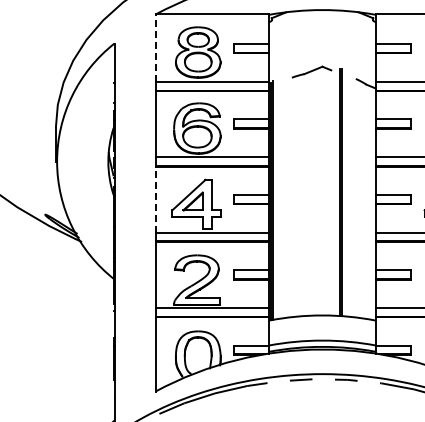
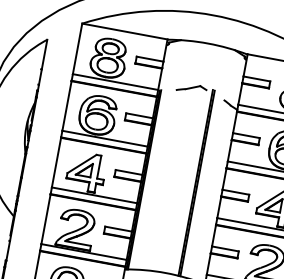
line: (155, 48) -> (77, 49), dashed -> solid
line: (155, 199) -> (56, 162), dashed -> solid

